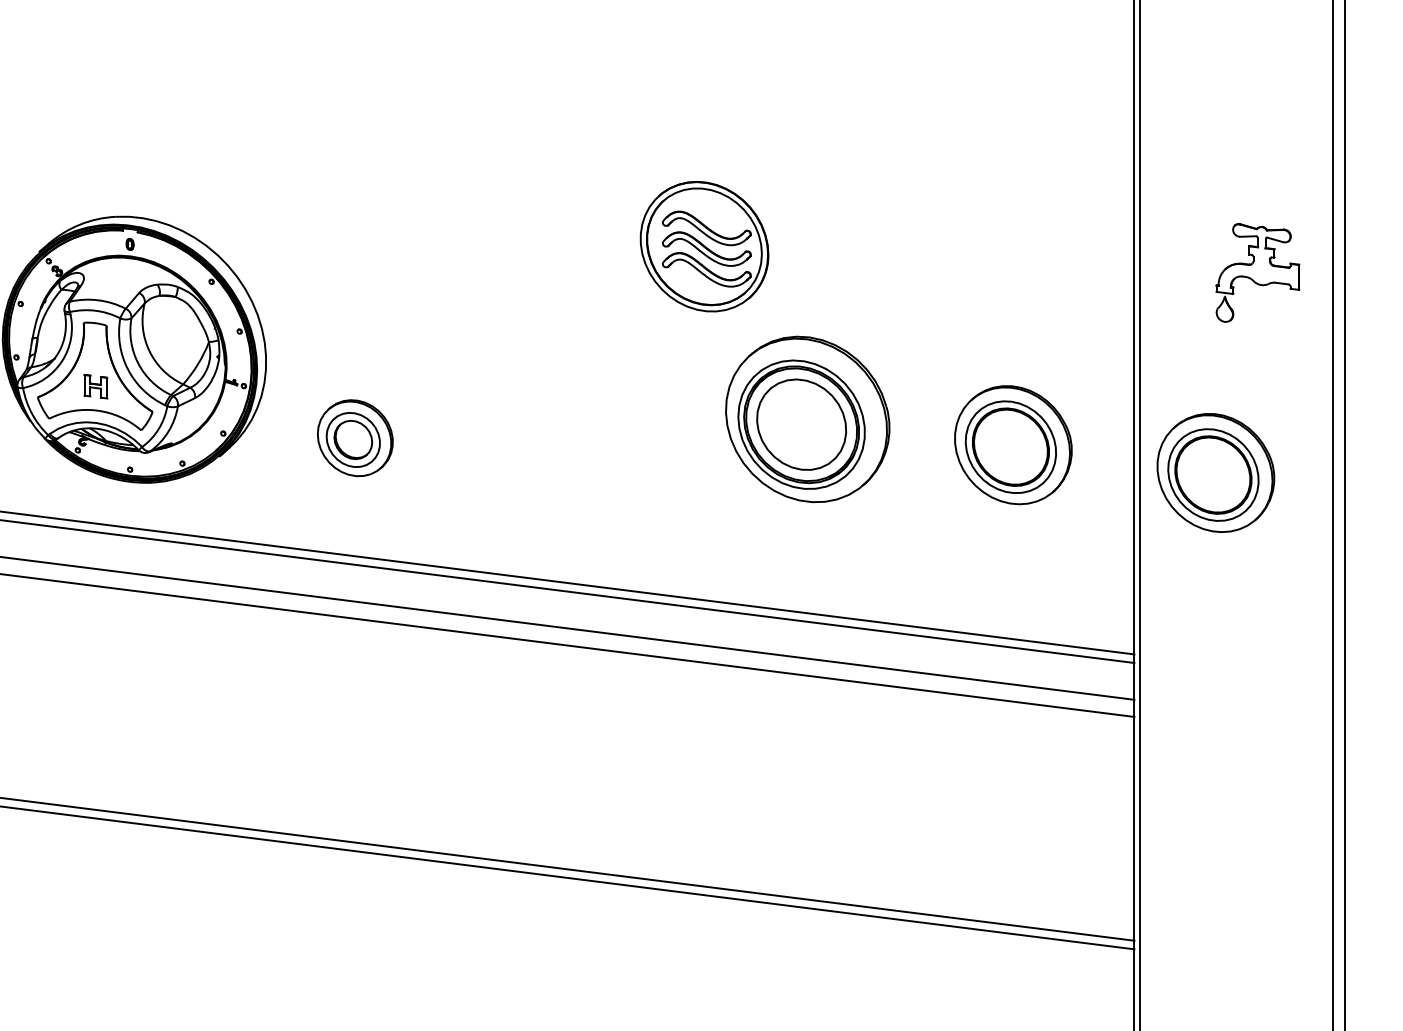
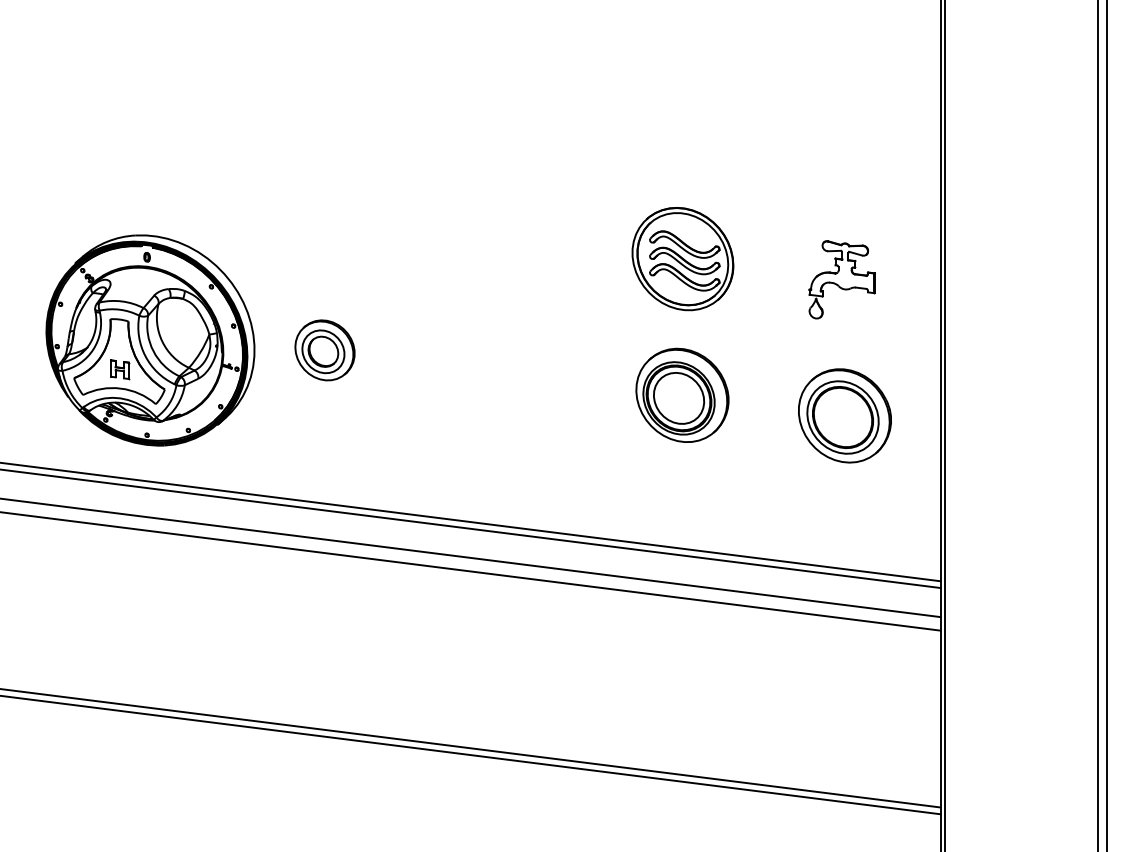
part: (703, 247) -> (682, 259), moved
part: (1257, 272) -> (841, 279), moved
part: (807, 418) -> (682, 394), size x0.71
part: (354, 438) -> (324, 350), moved
part: (1215, 472) -> (1004, 437), removed

